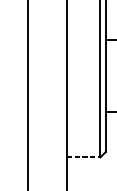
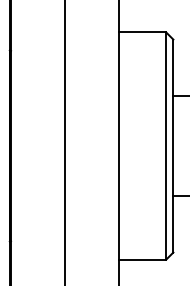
line: (84, 157) -> (143, 259), dashed -> solid

